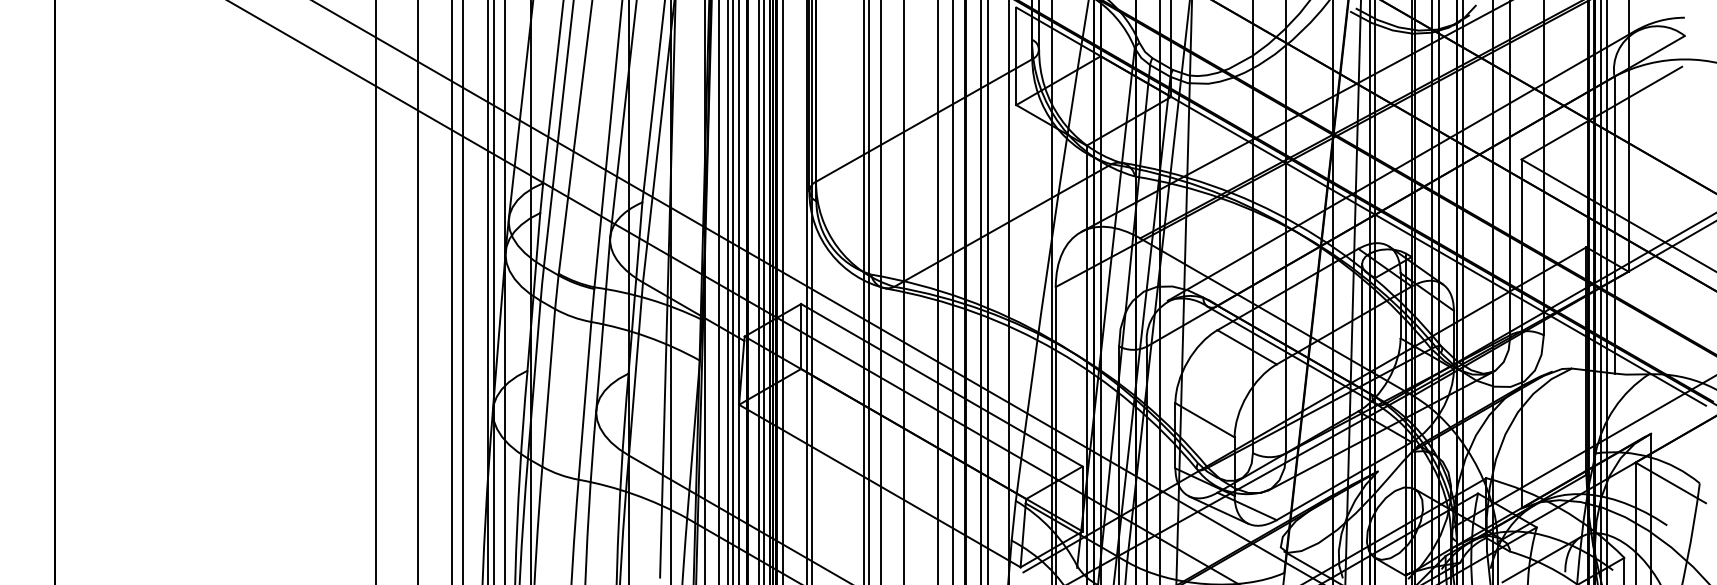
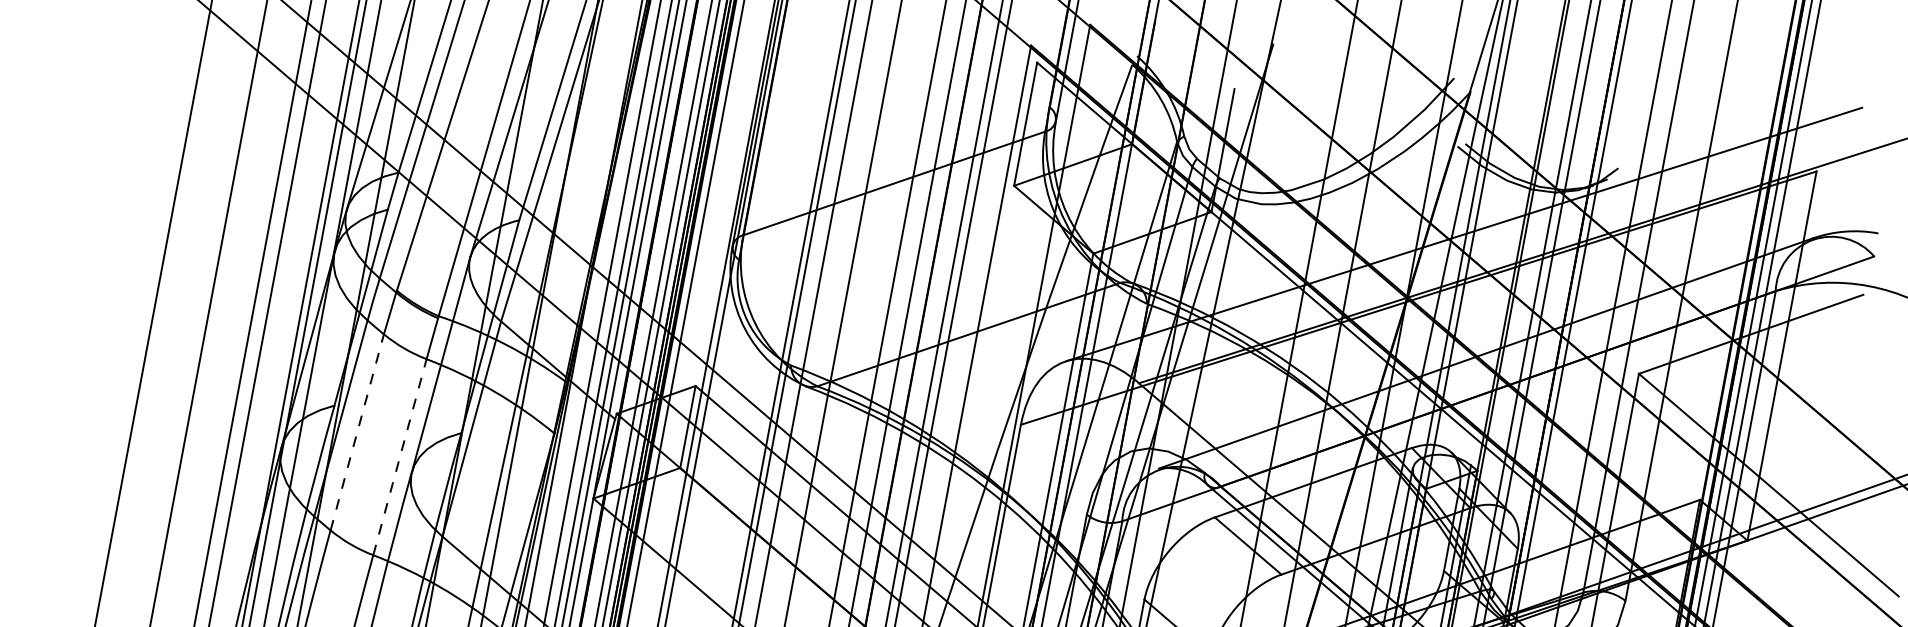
line: (548, 387) -> (357, 431), solid -> dashed
line: (585, 400) -> (400, 456), solid -> dashed

